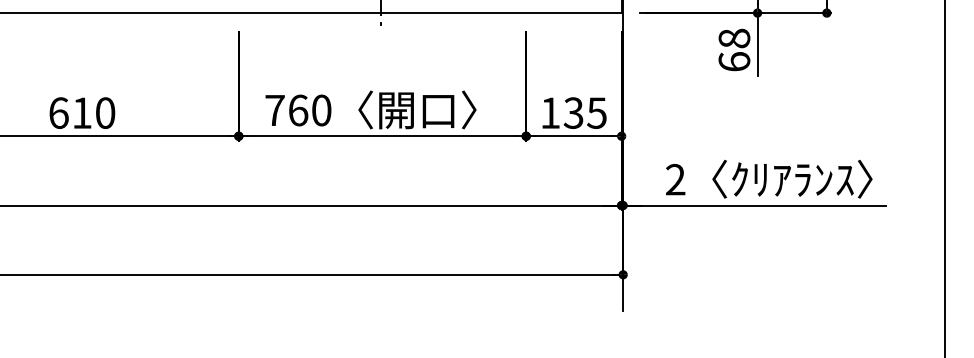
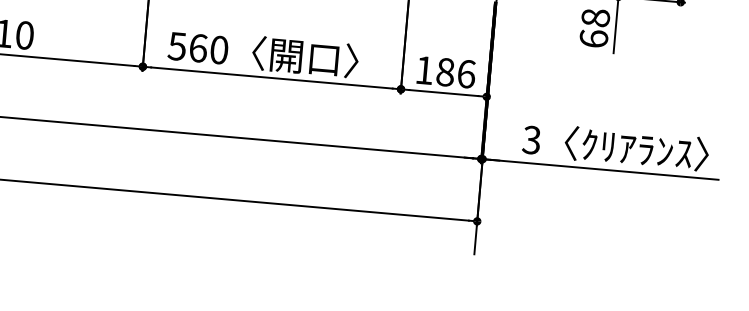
text: (274, 110) -> (176, 46), 760 -> 560
text: (584, 112) -> (455, 72), 135 -> 186
text: (675, 179) -> (531, 139), 2 -> 3

